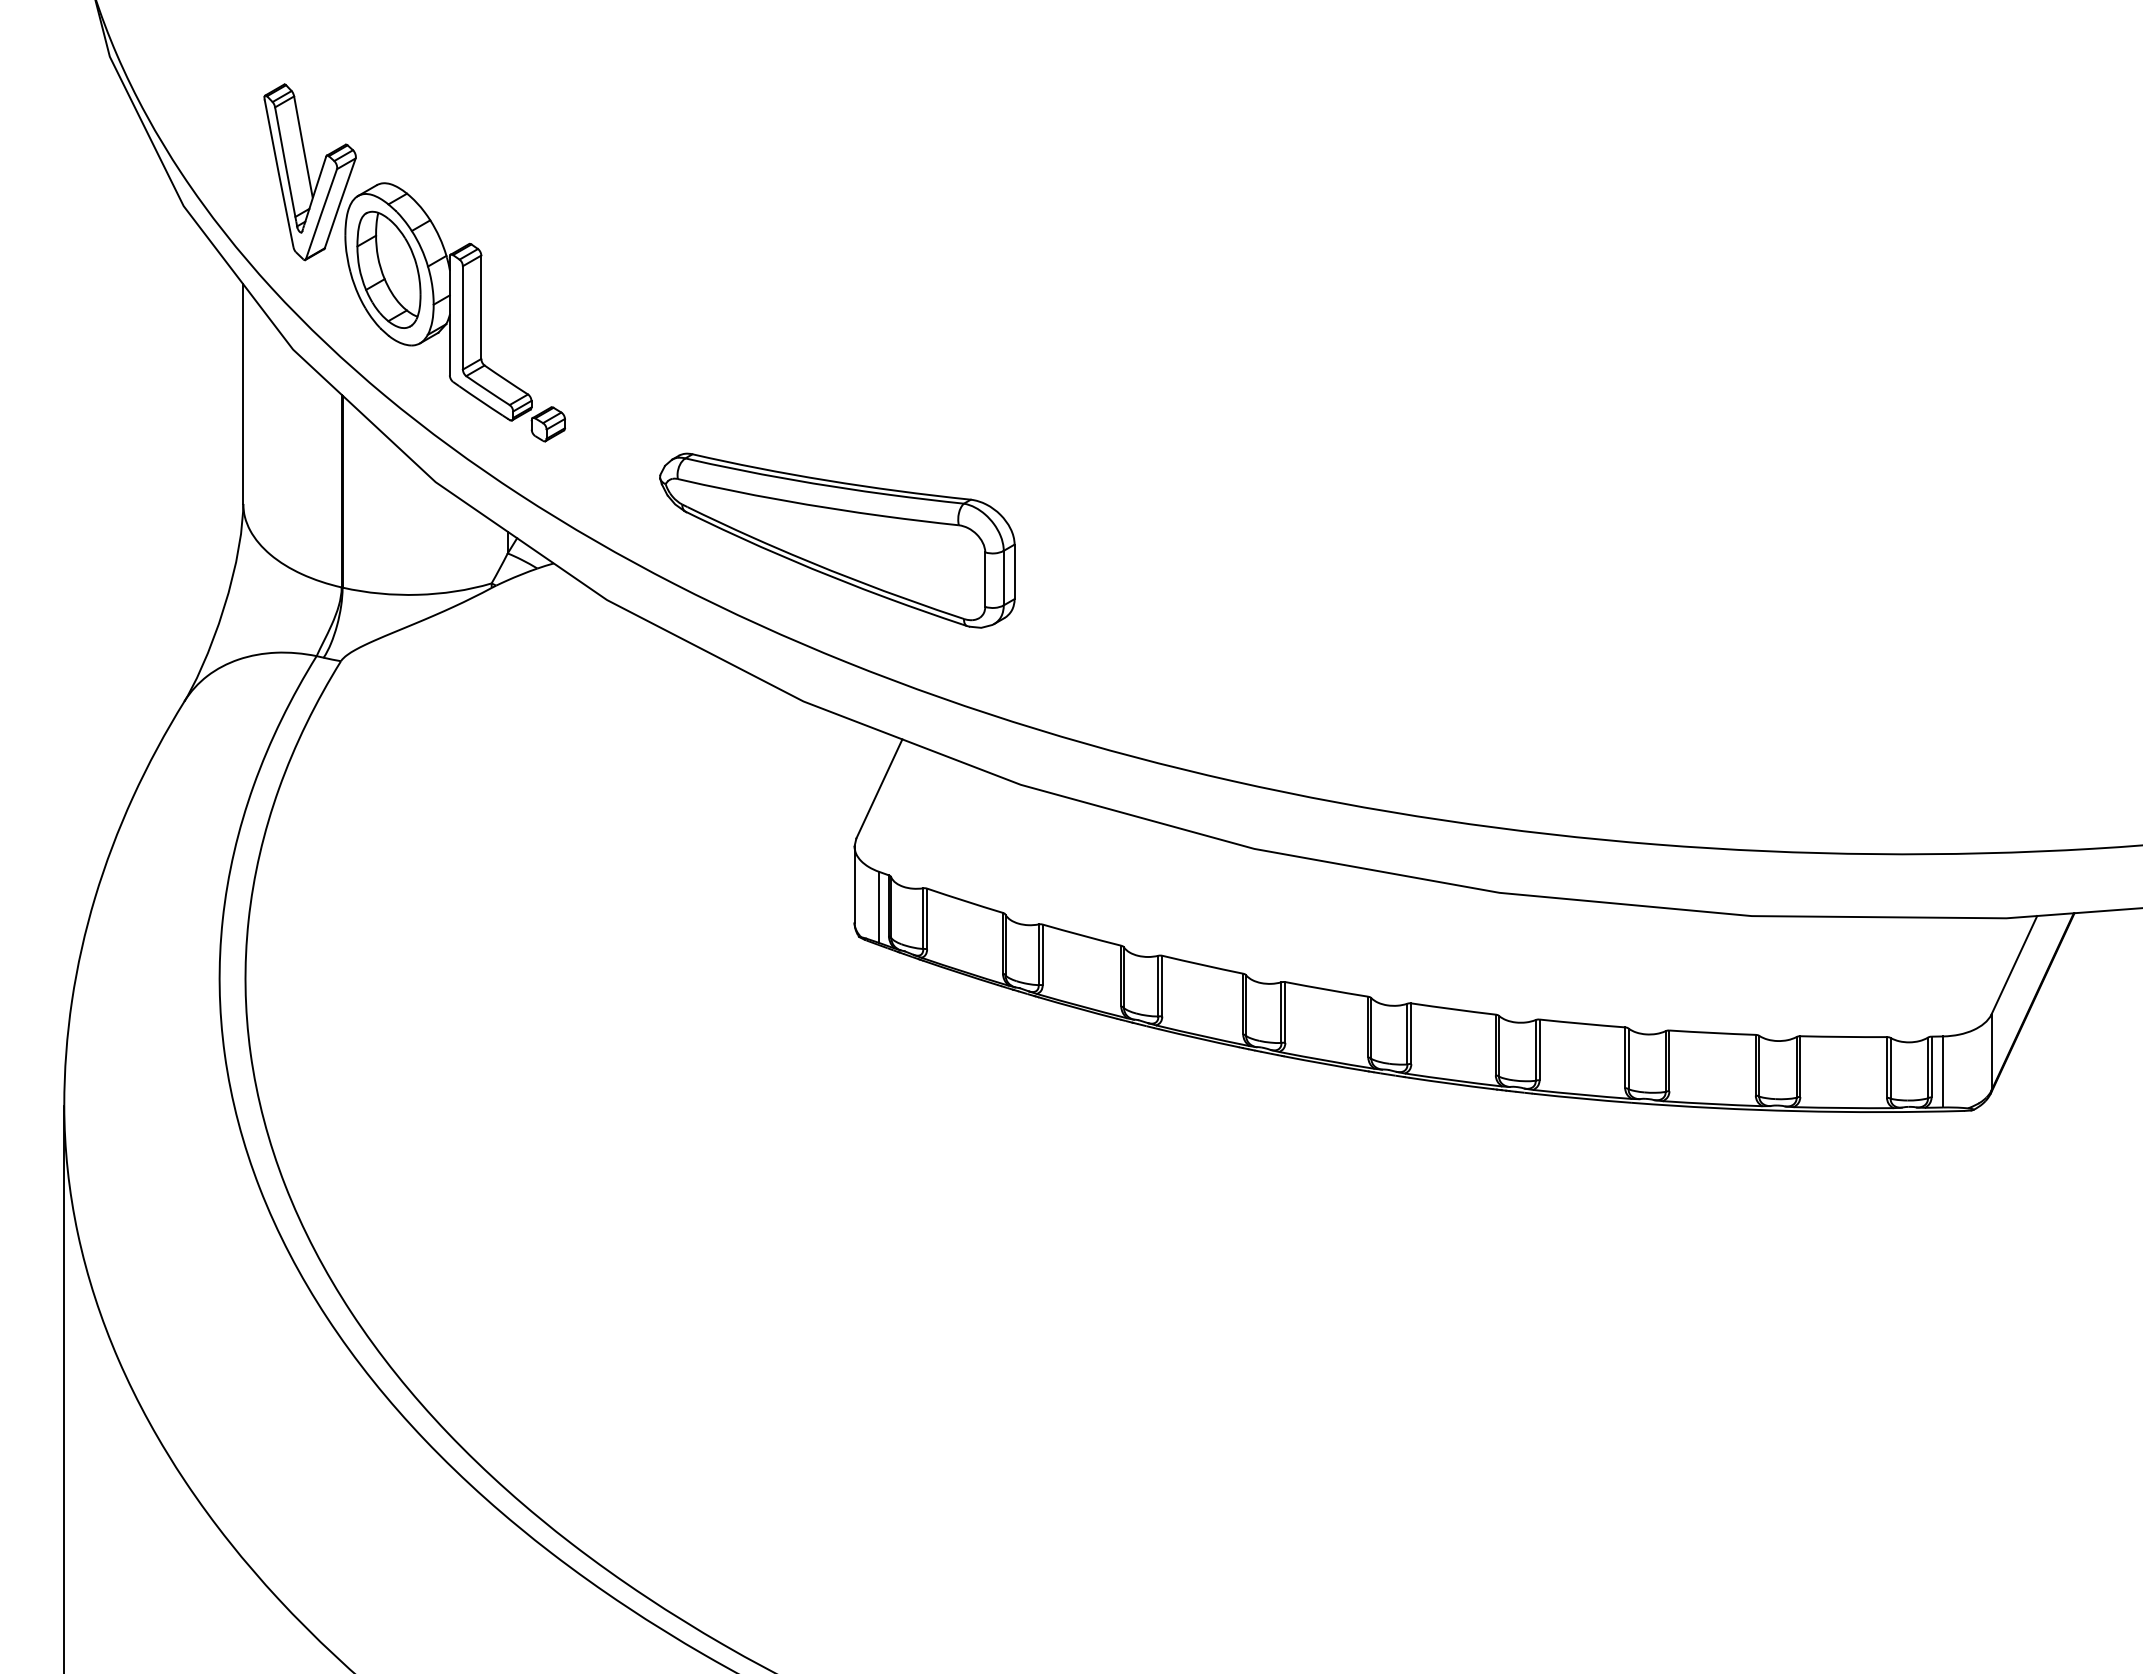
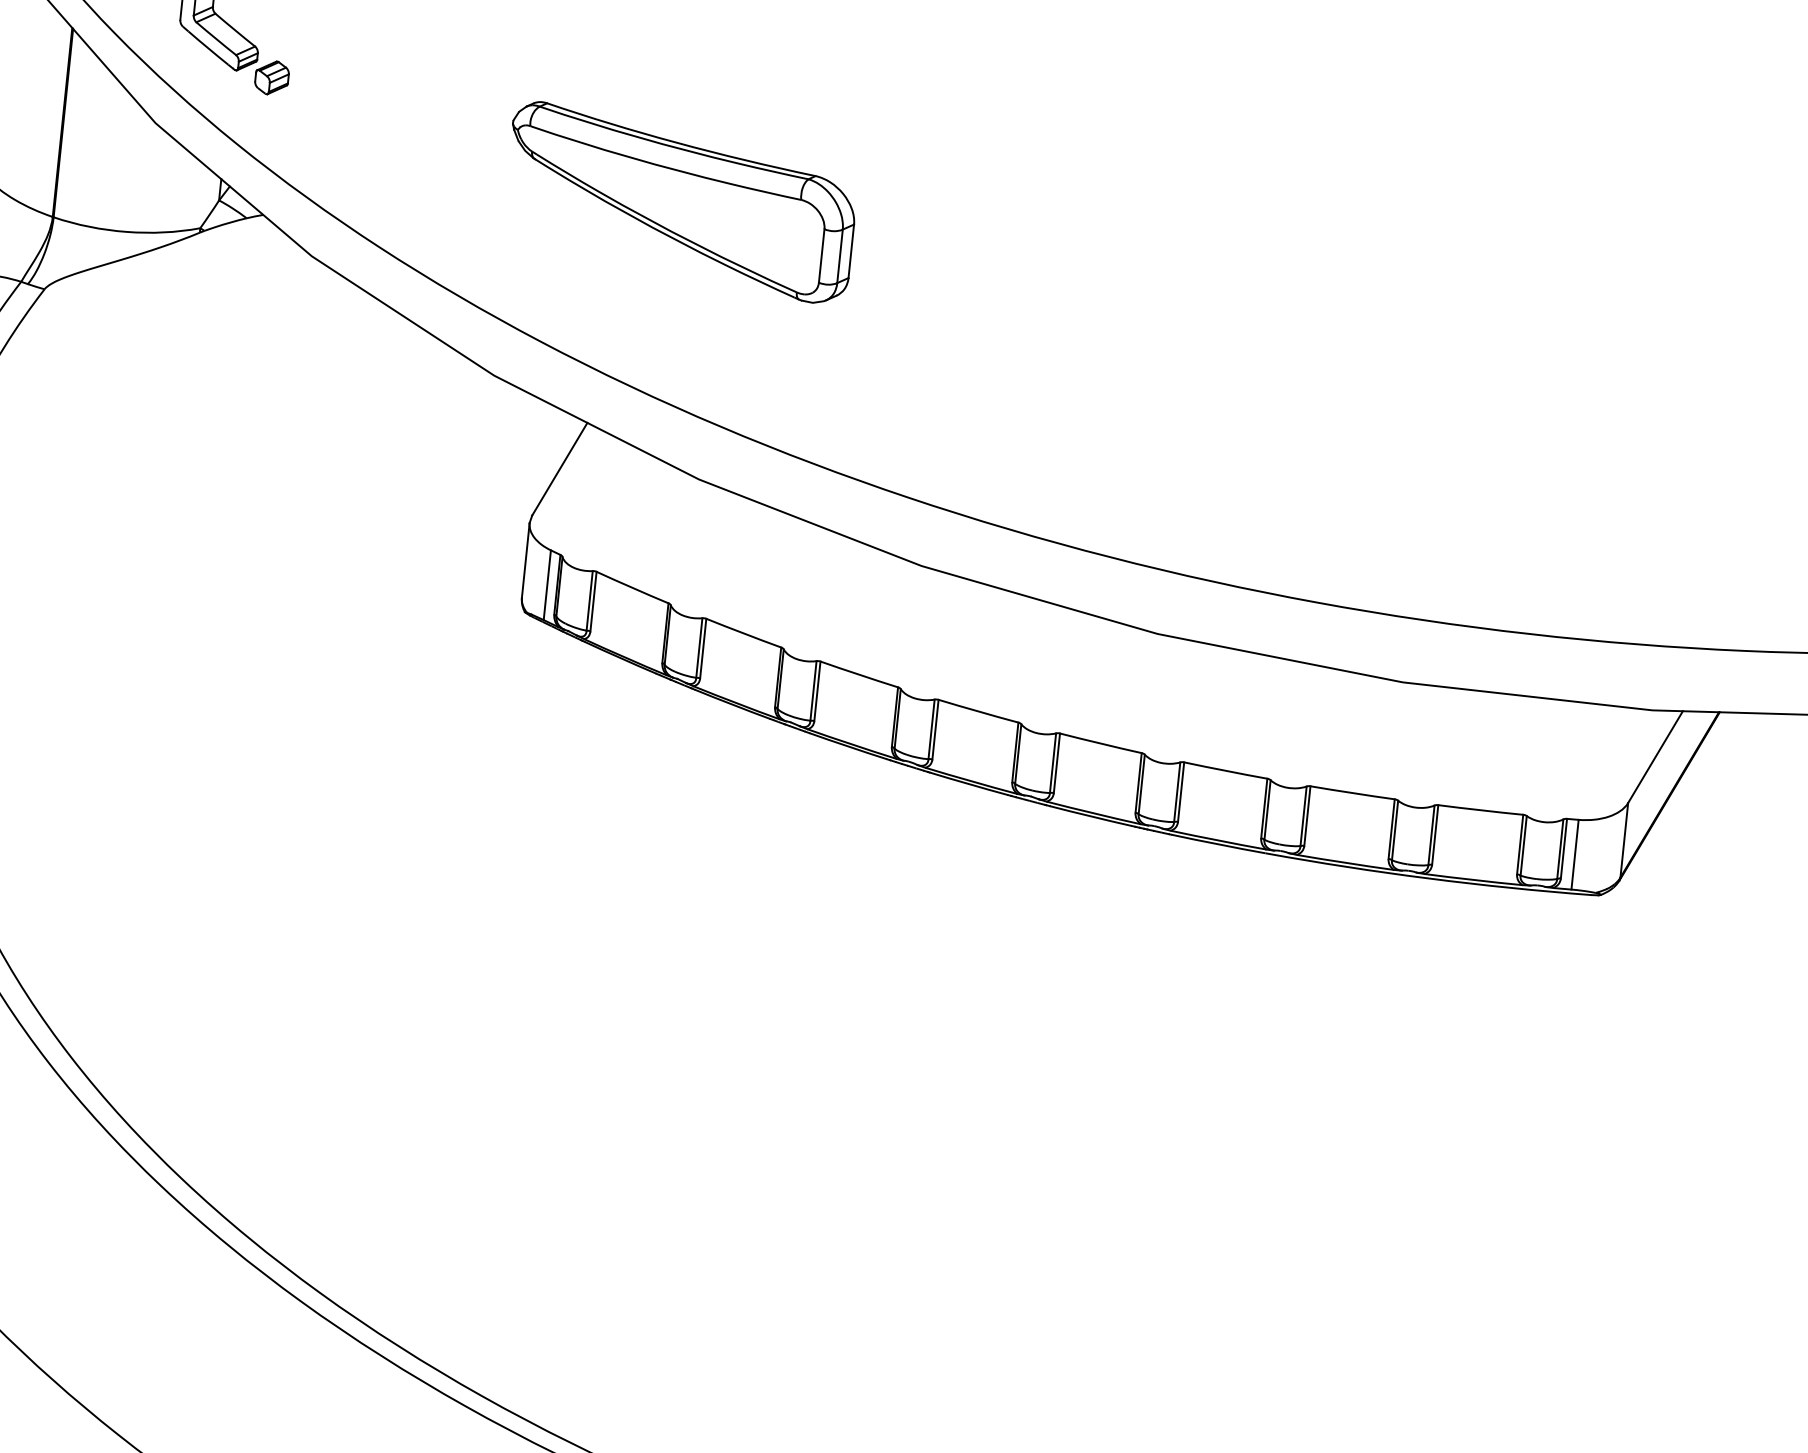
part: (837, 540) -> (680, 202), moved

